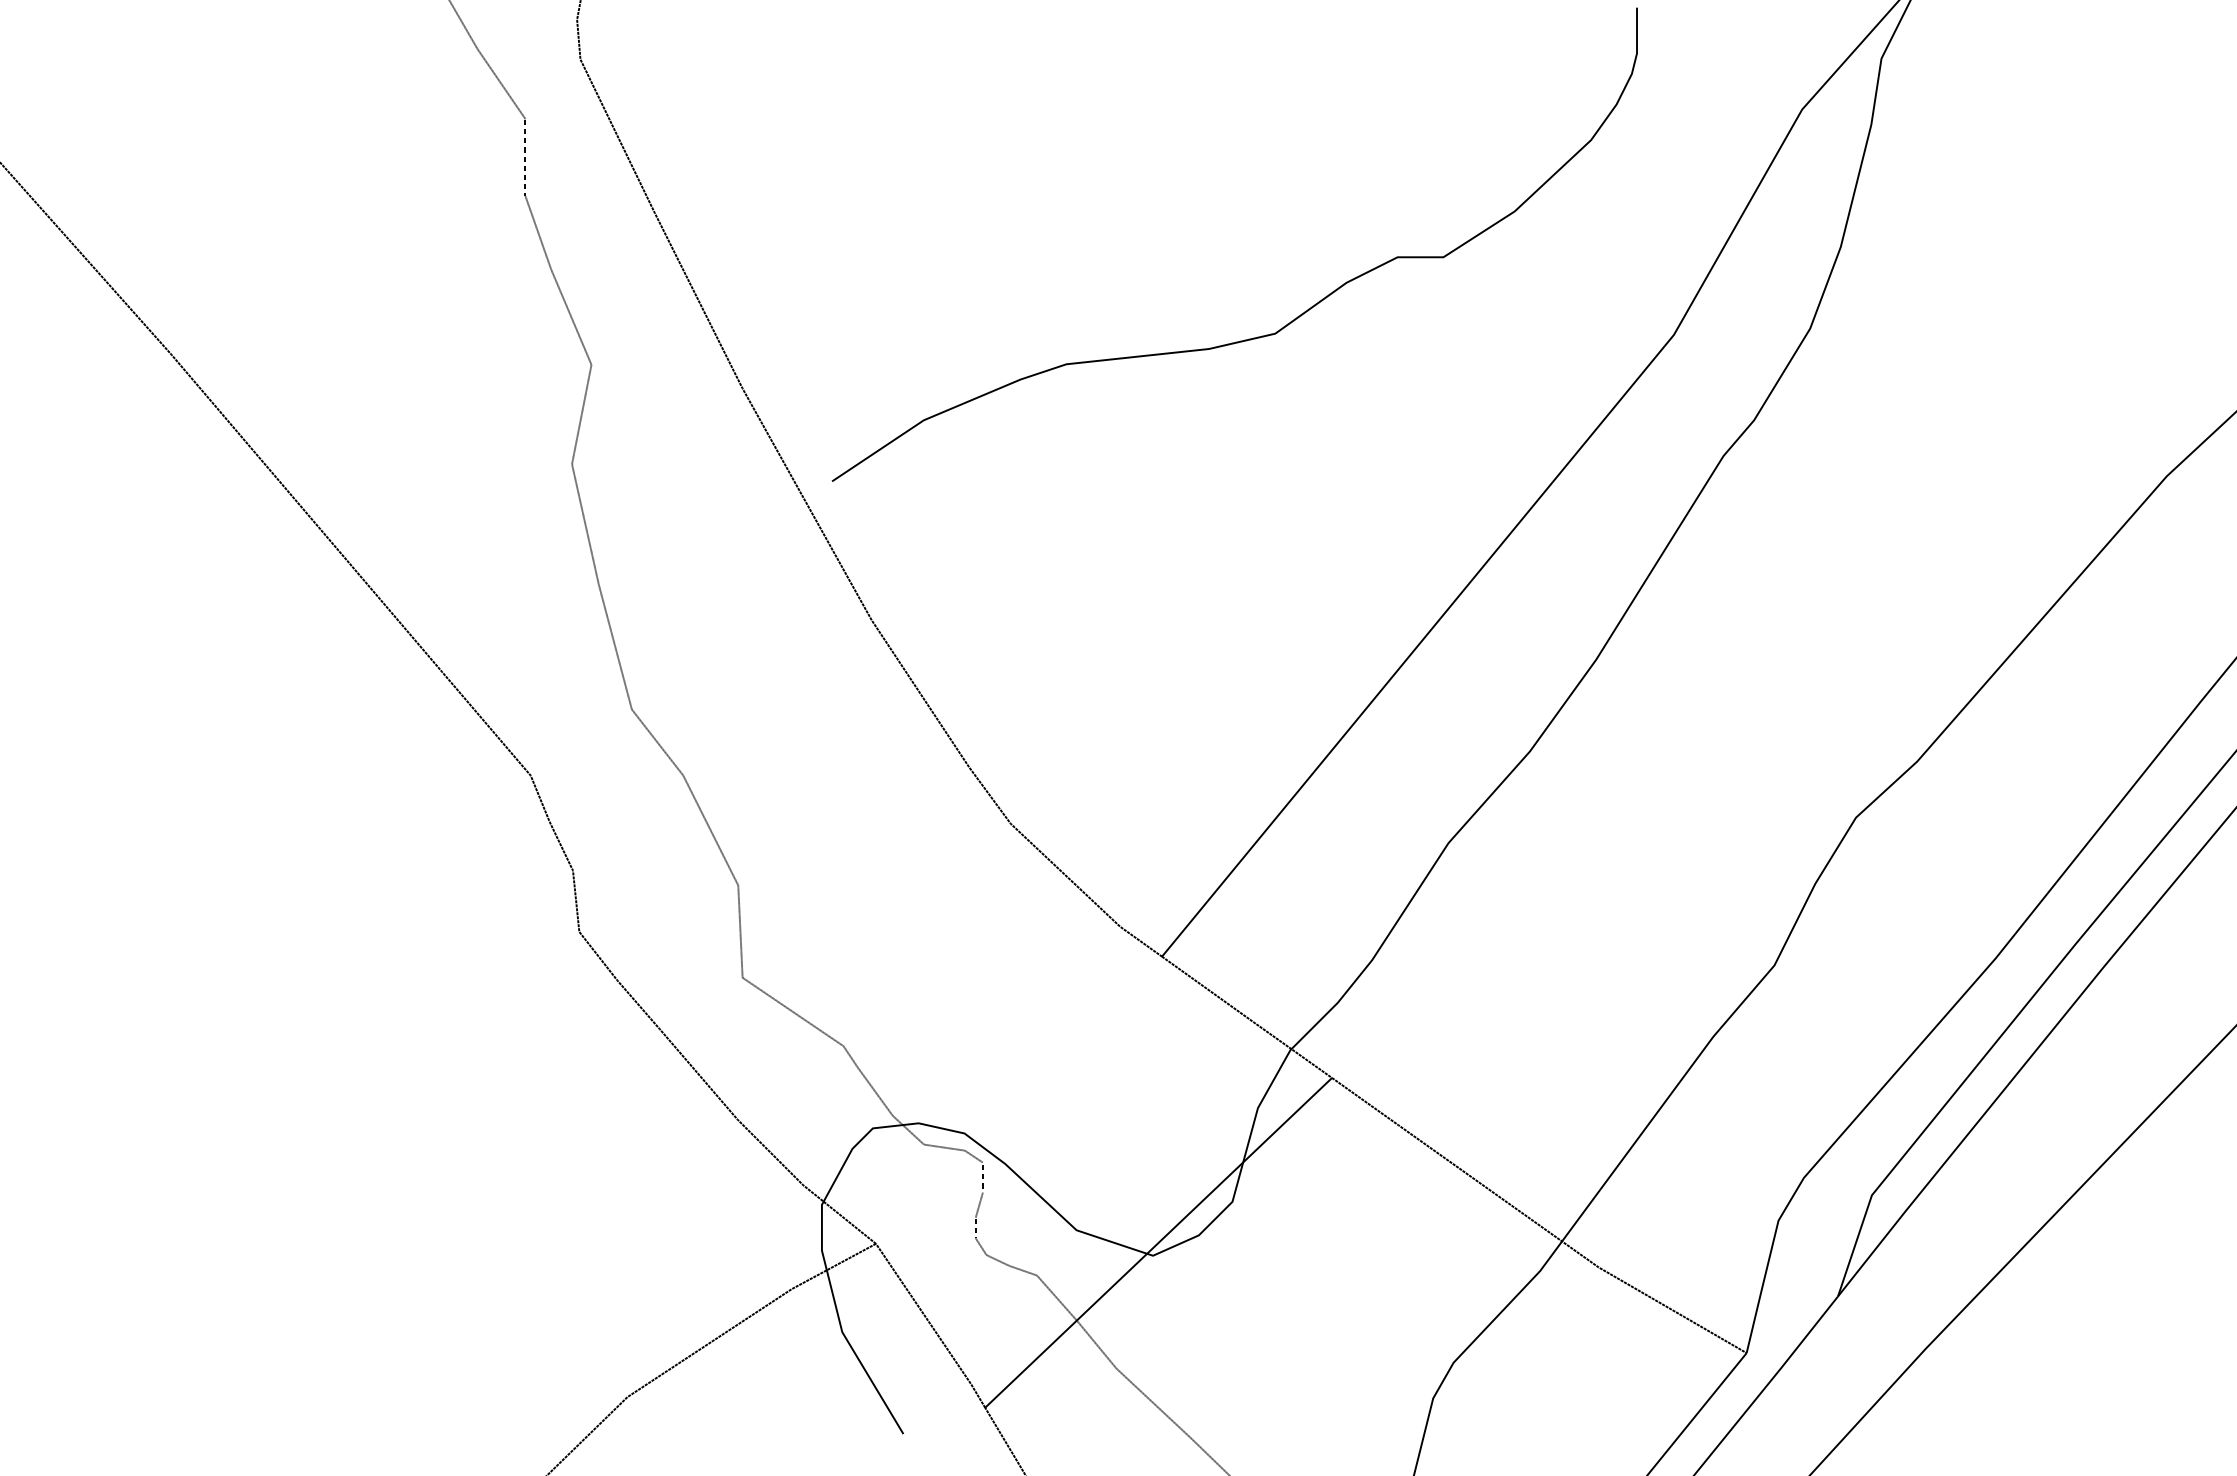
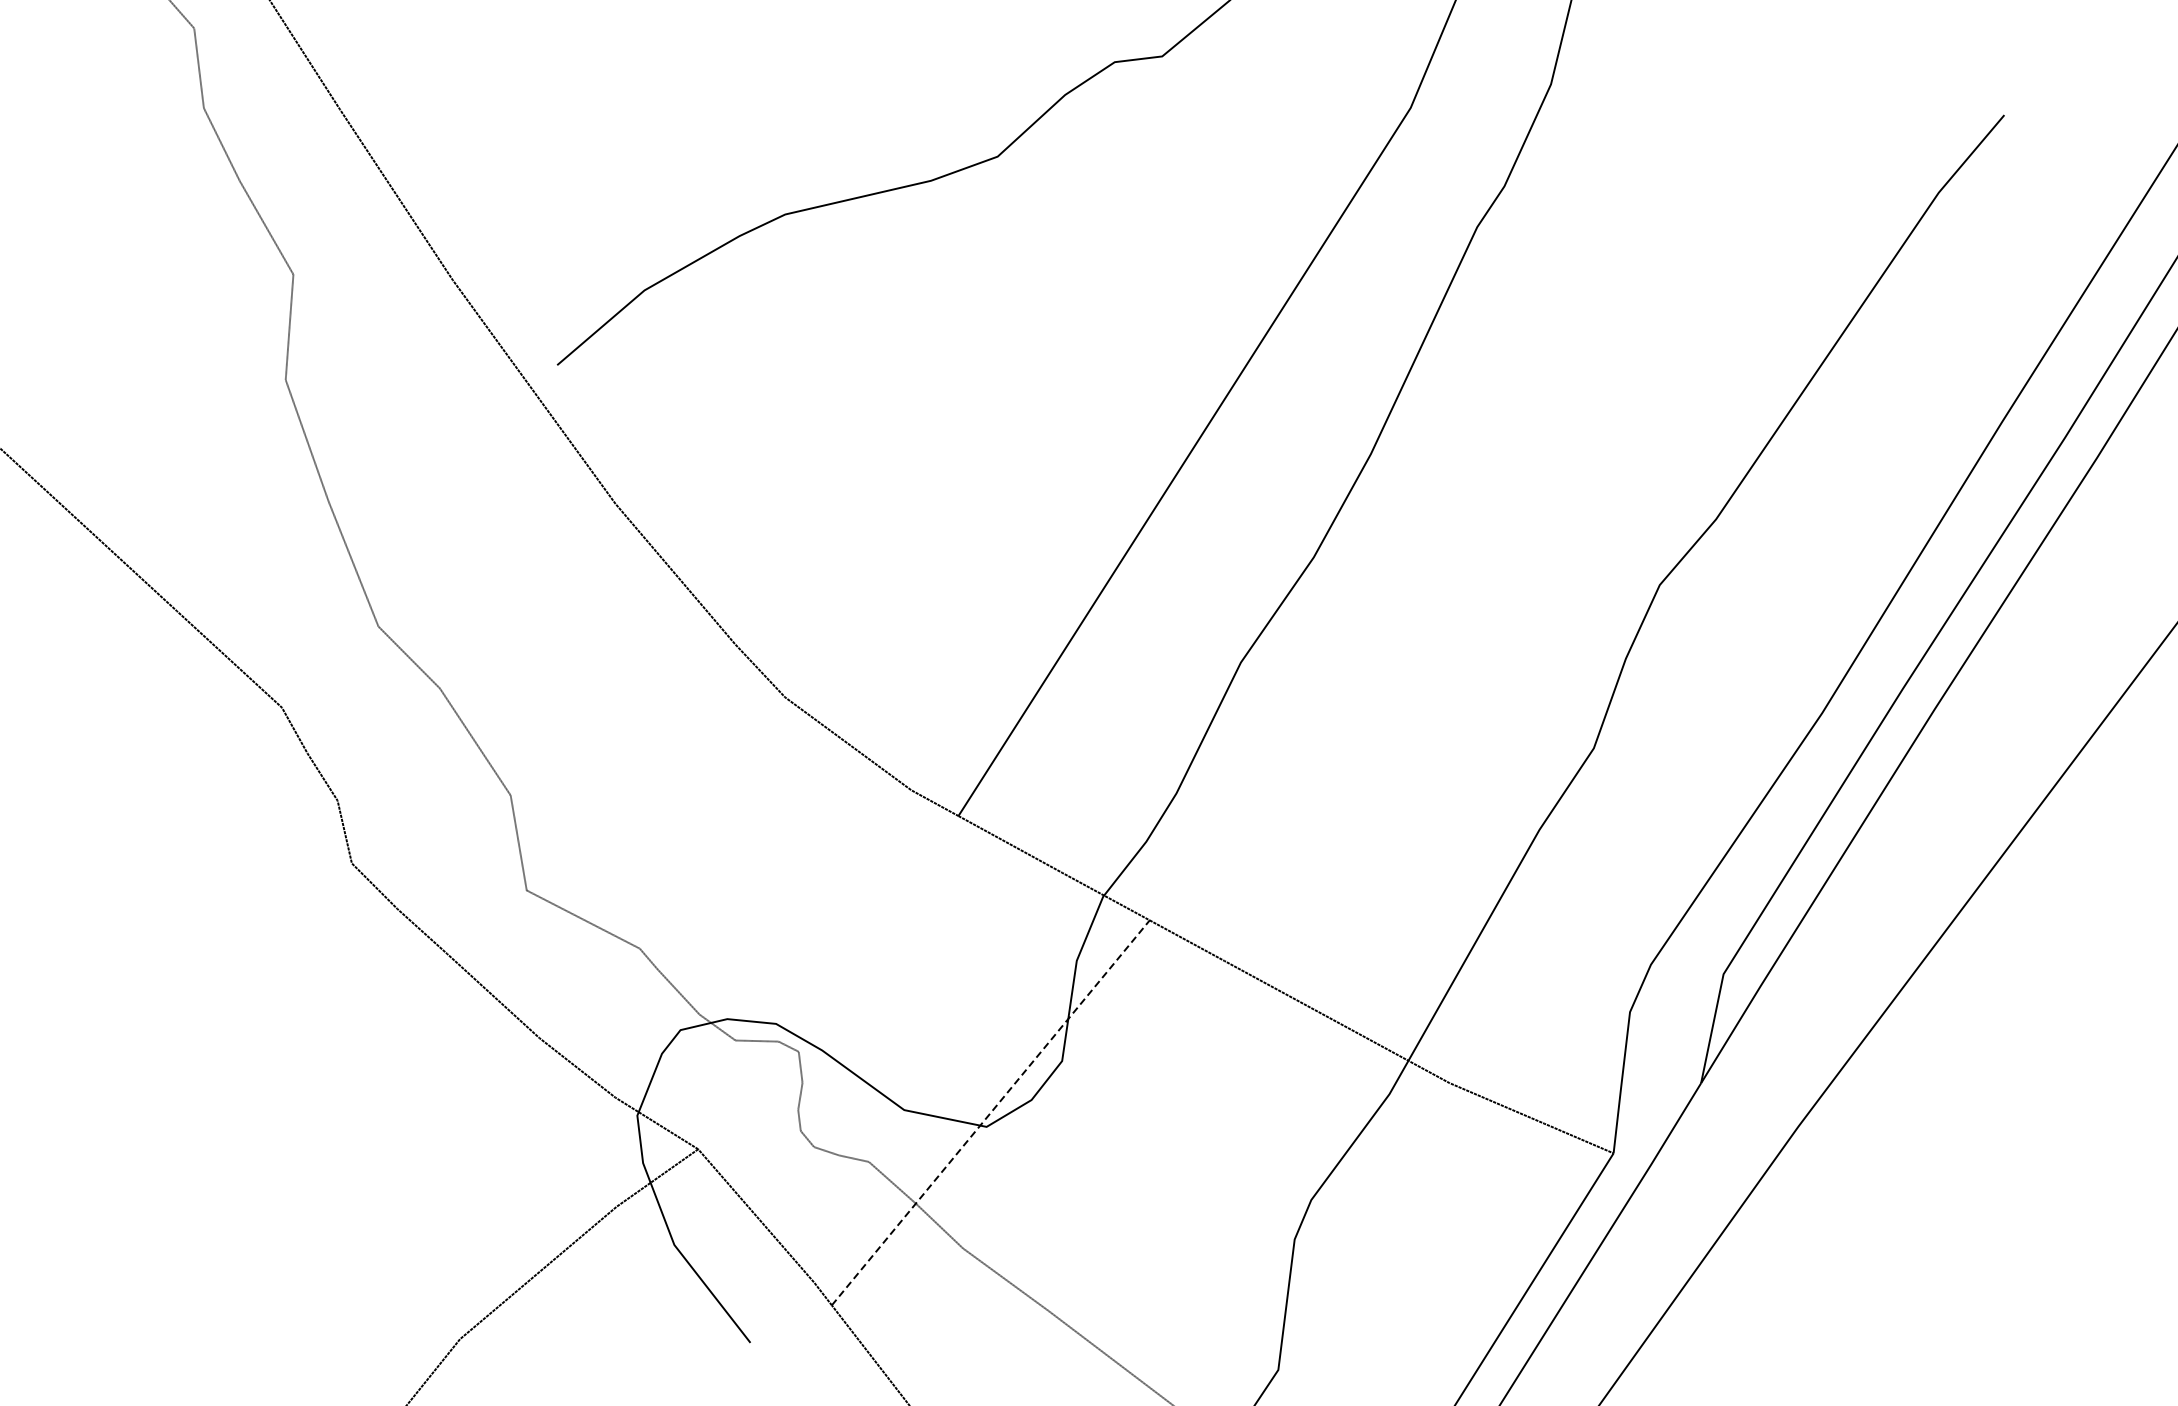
line: (1158, 1242) -> (990, 1112), solid -> dashed

